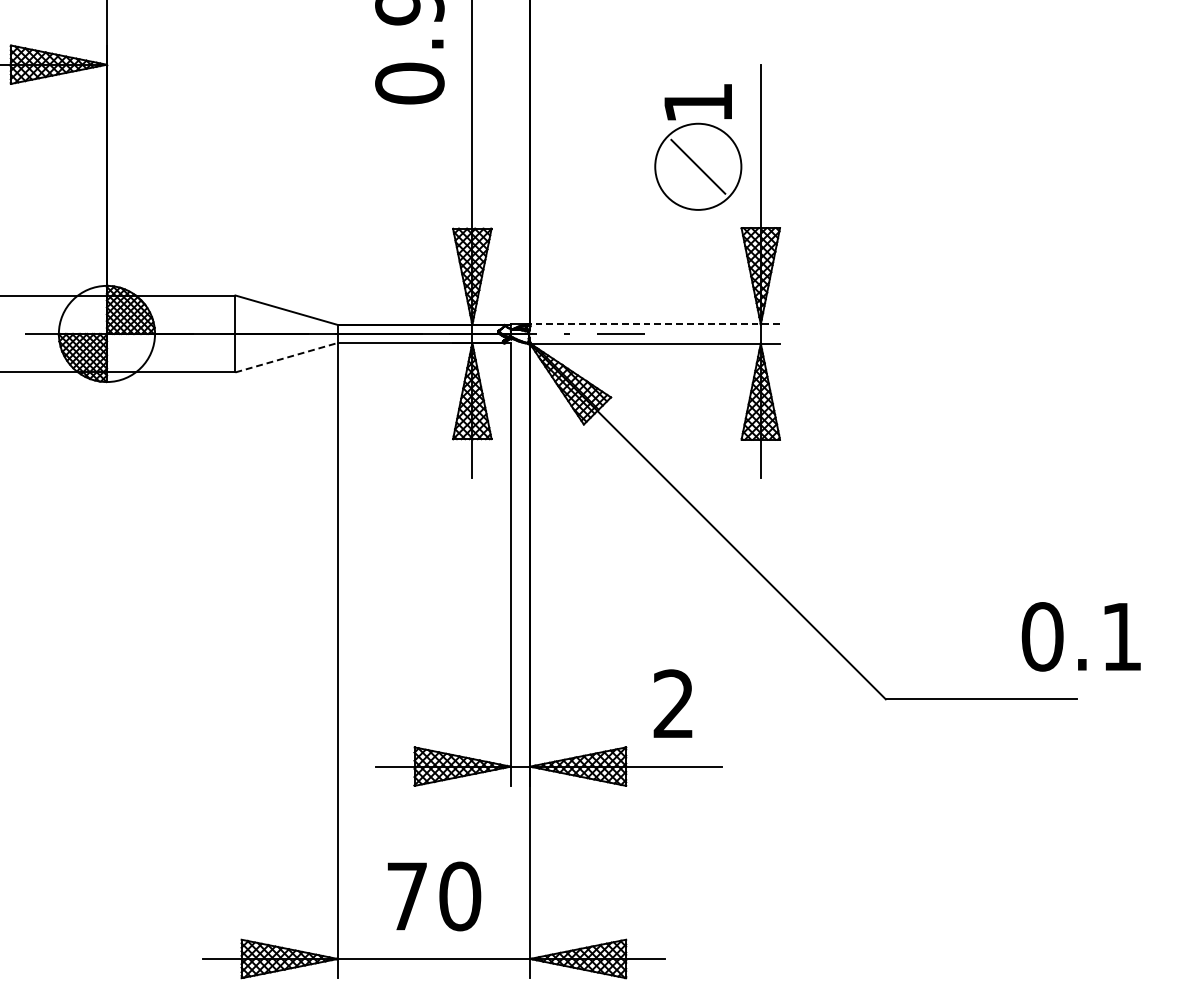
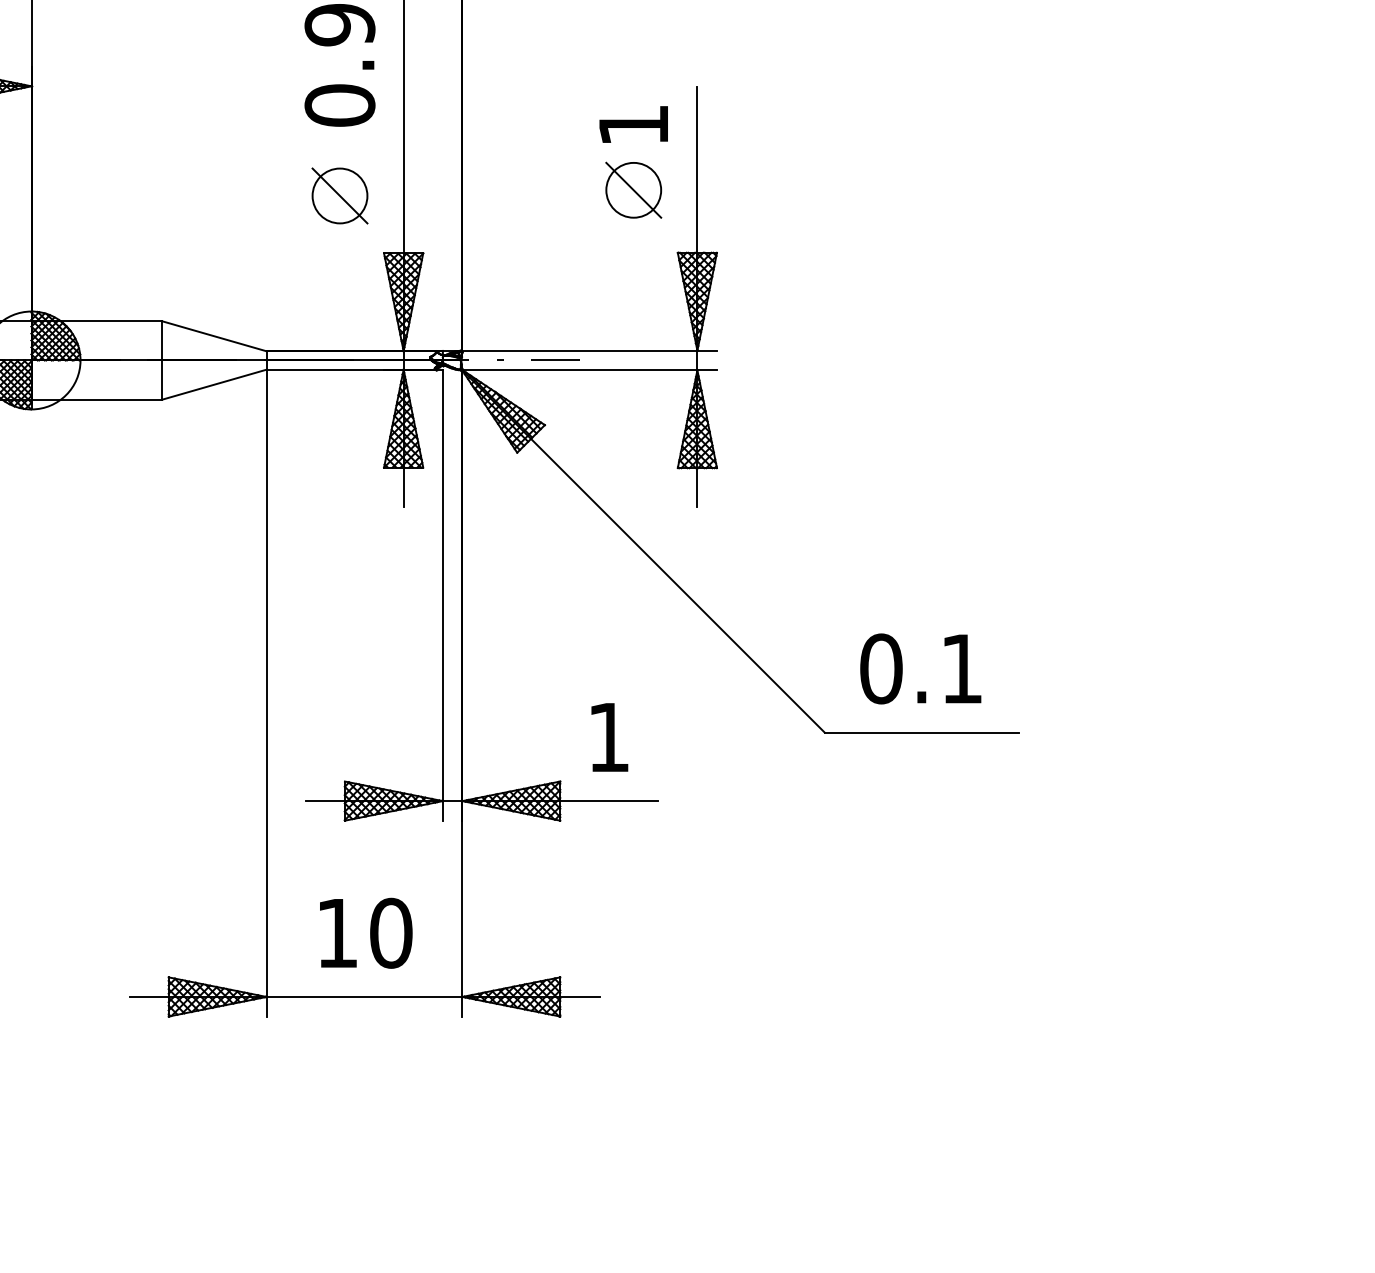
circle: (698, 166) -> (633, 189), size x0.62
part: (409, 171) -> (339, 195), added
line: (653, 324) -> (588, 350), dashed -> solid
line: (286, 357) -> (214, 384), dashed -> solid
text: (1081, 636) -> (920, 668), moved
text: (673, 703) -> (608, 736), 2 -> 1
text: (407, 896) -> (337, 933), 70 -> 10

